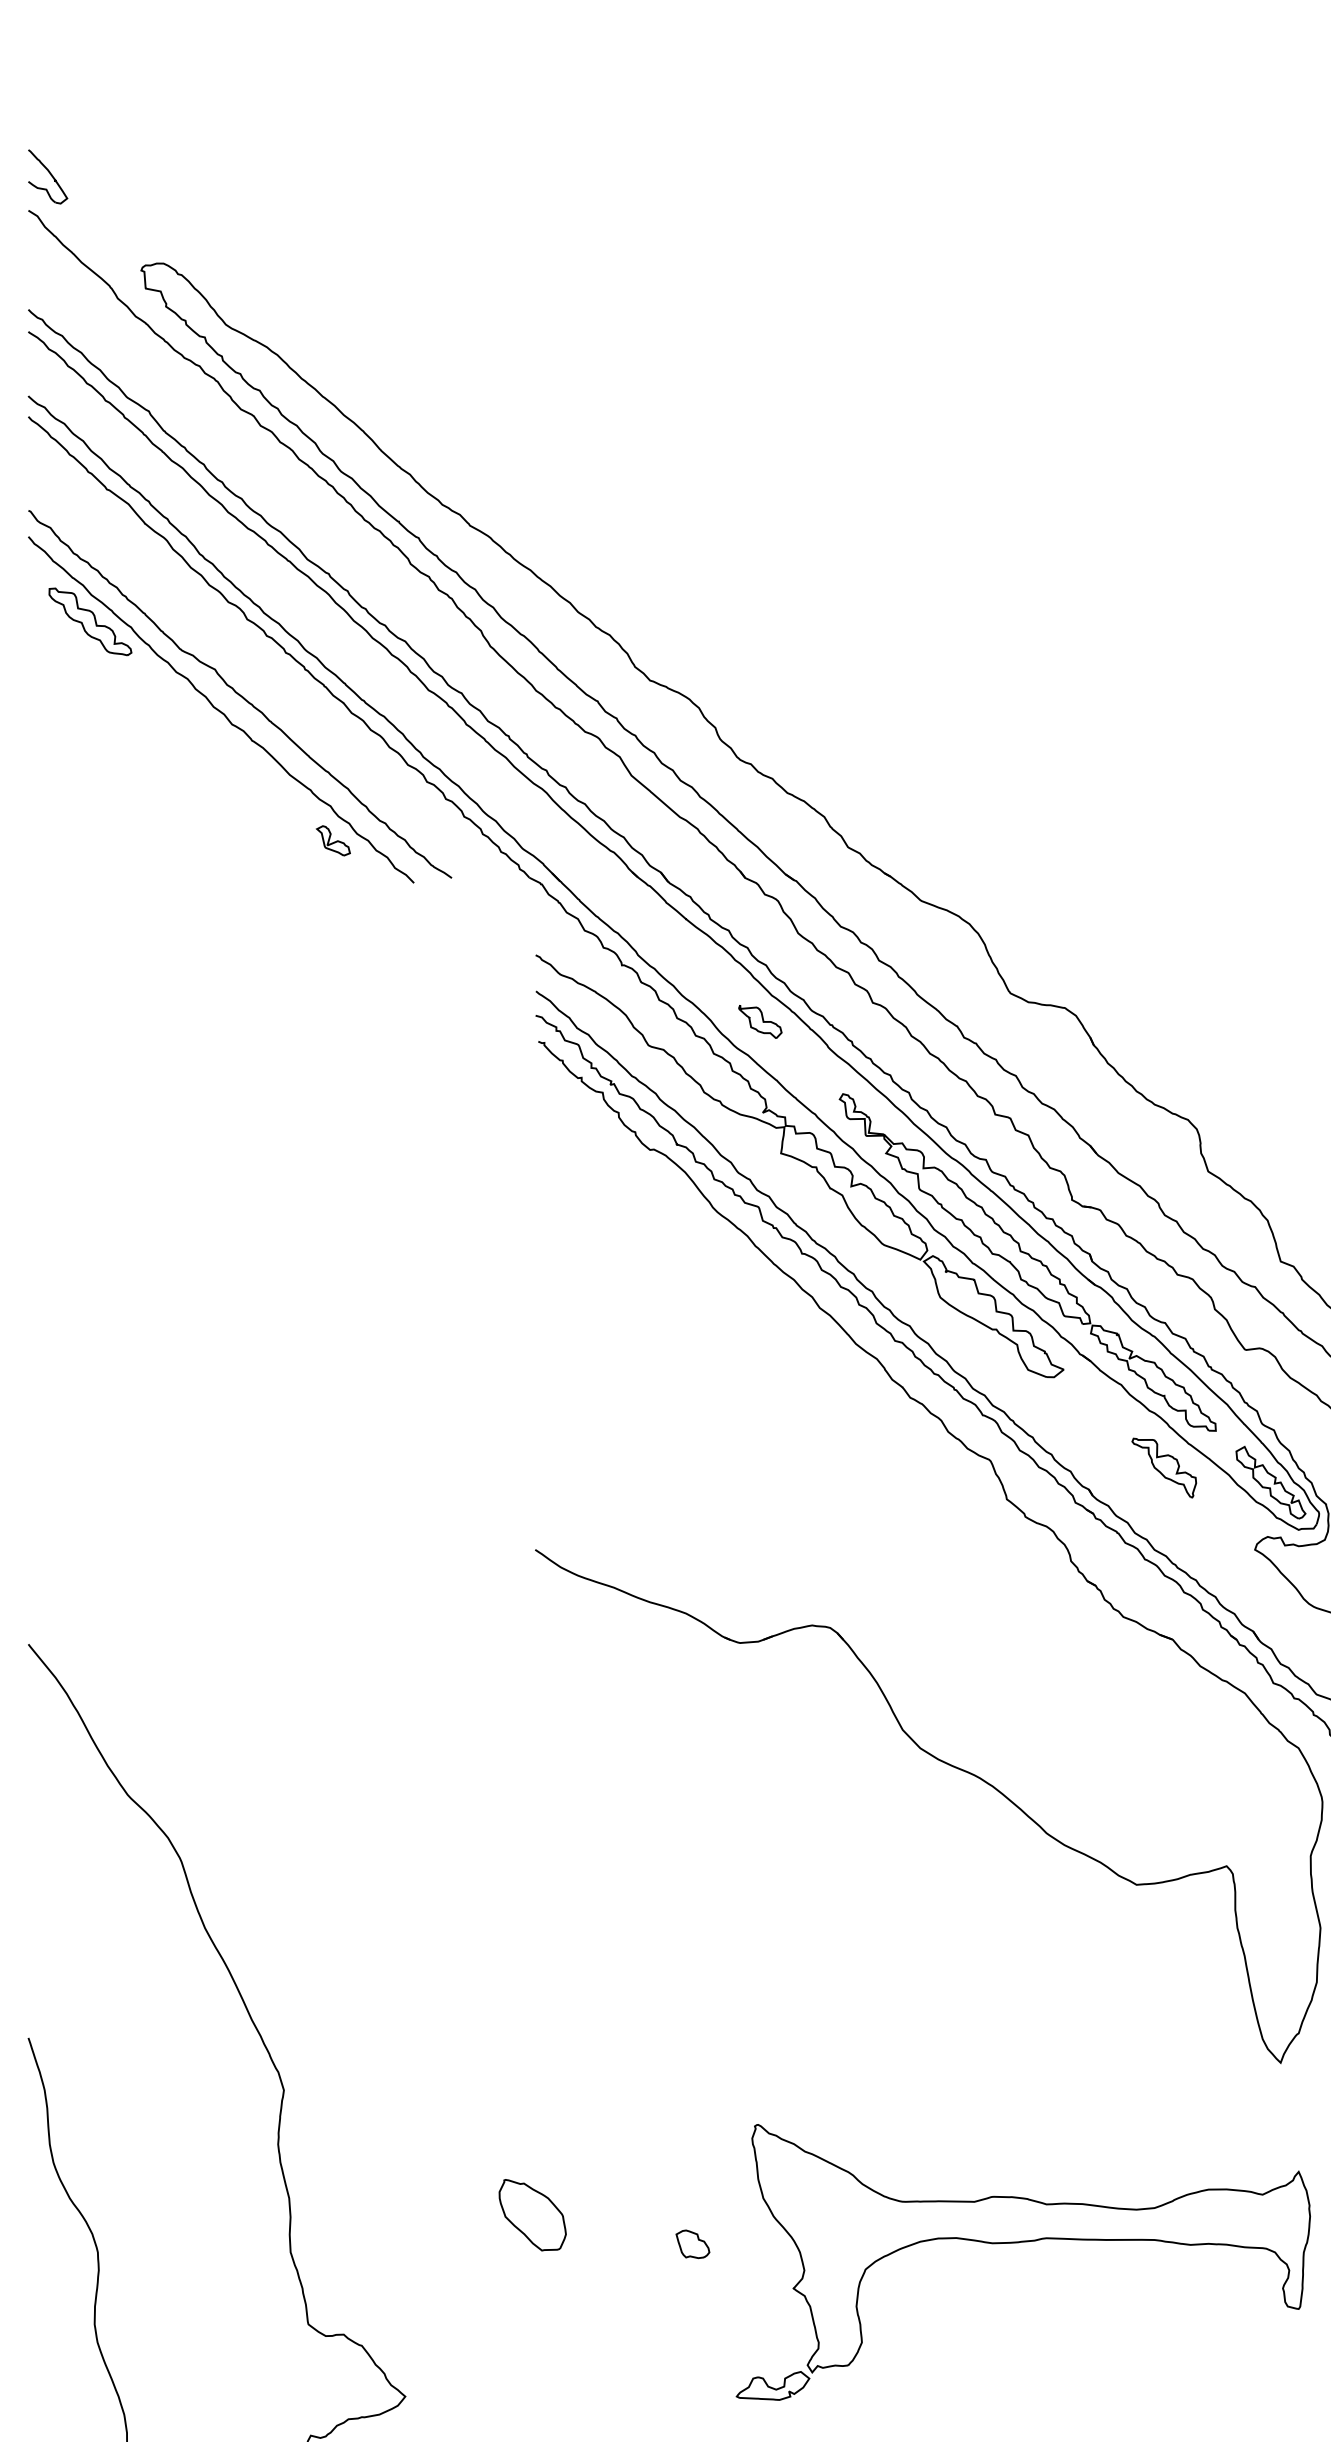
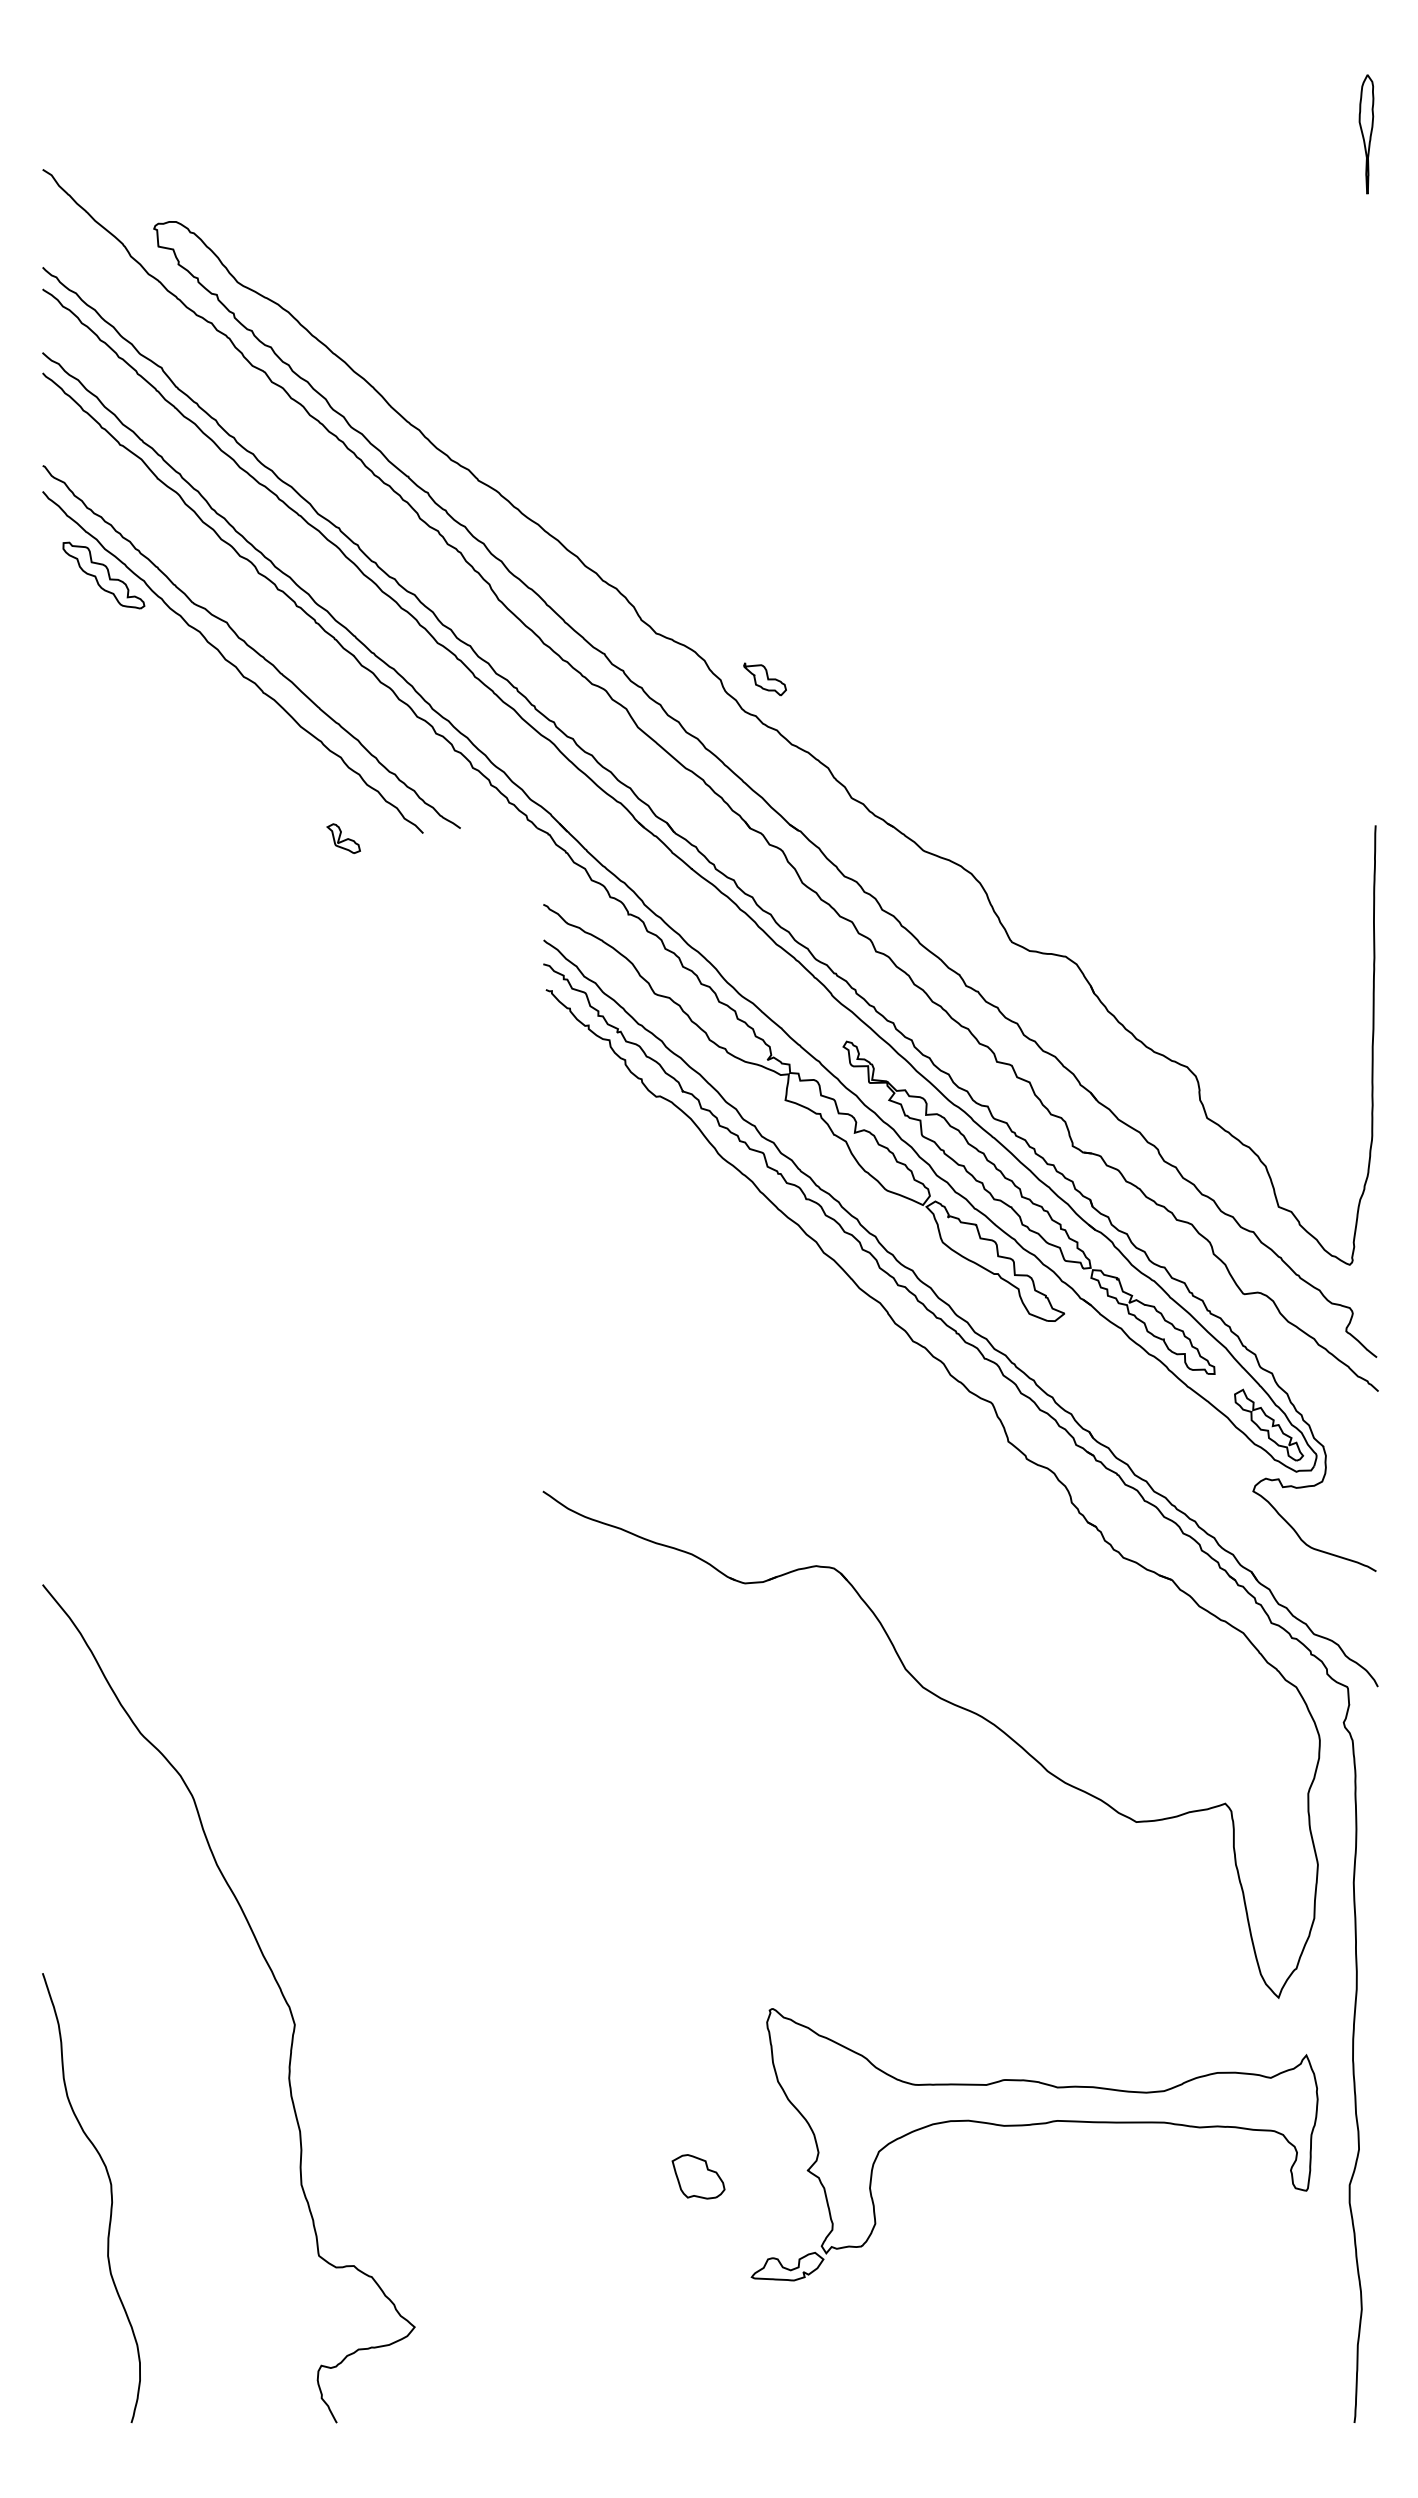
part: (47, 176) -> (61, 136), removed
part: (333, 840) -> (343, 838), moved
part: (759, 1022) -> (764, 679), moved
part: (1164, 1467) -> (1163, 1410), removed
part: (532, 2214) -> (540, 2147), removed
part: (1023, 2242) -> (1034, 2125), moved
part: (692, 2243) -> (698, 2176), size x1.6

